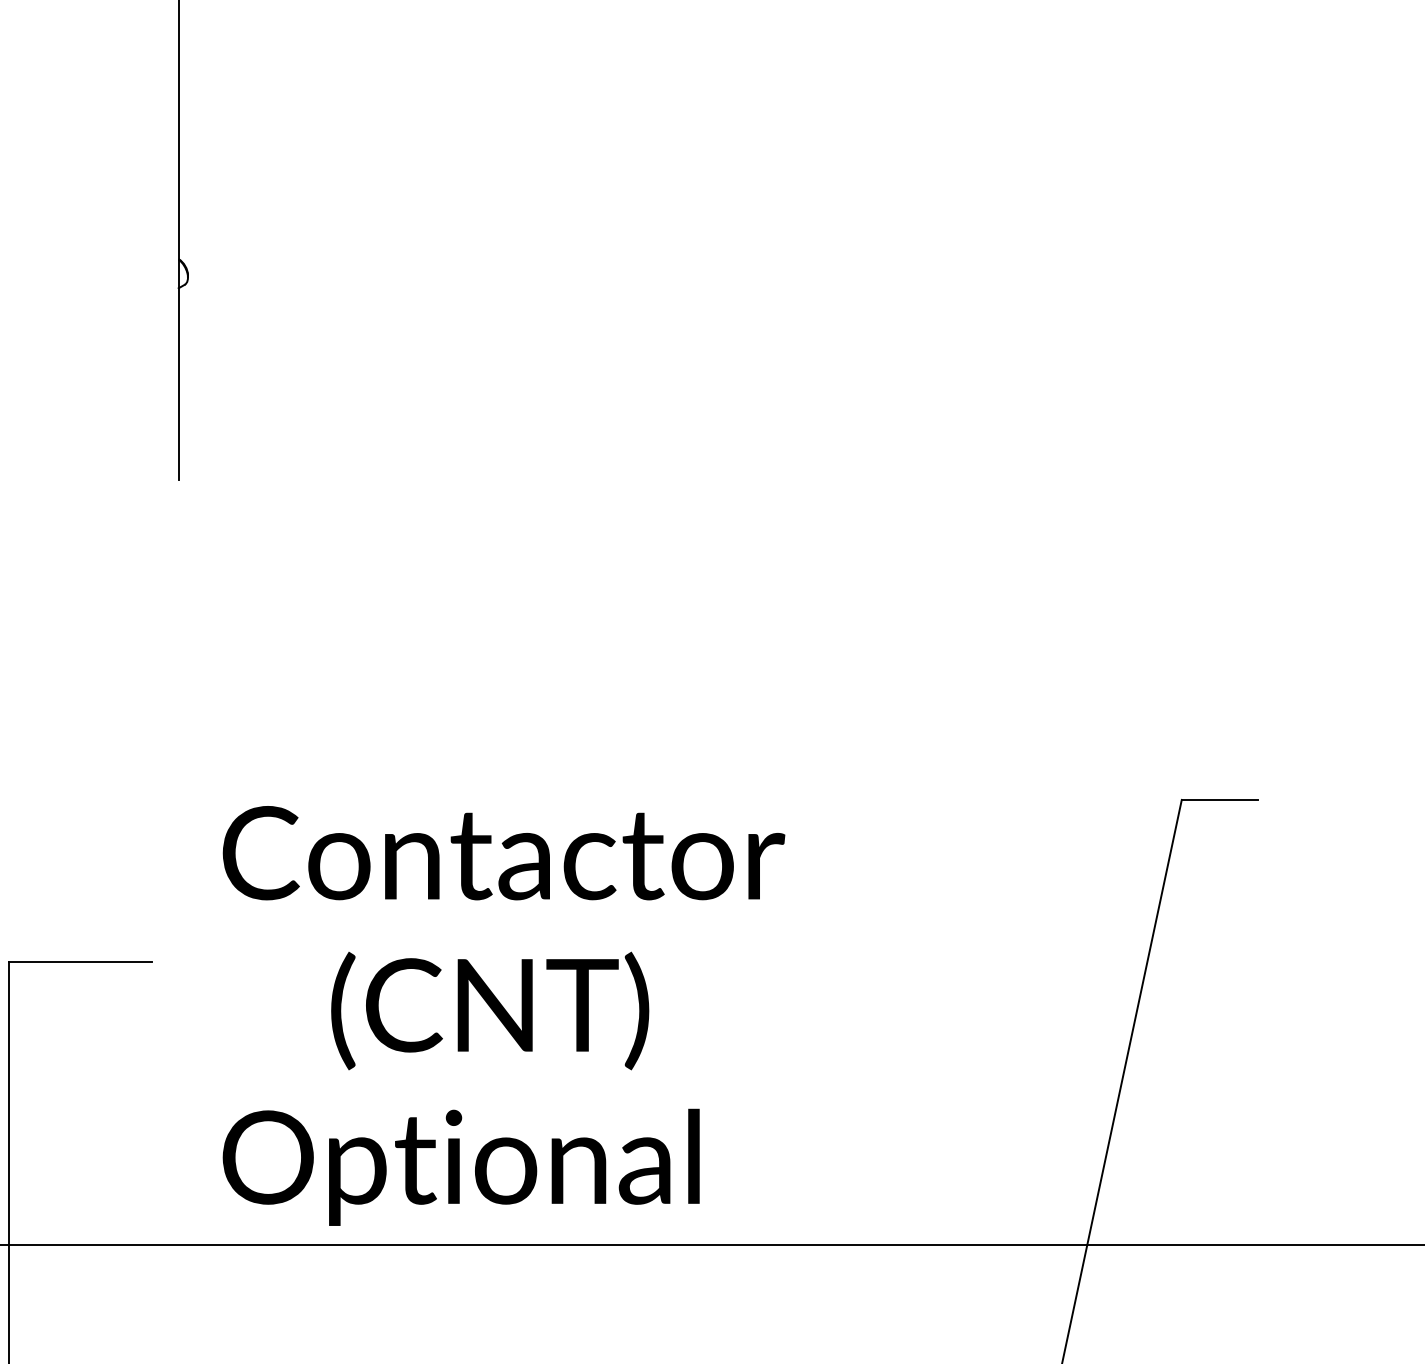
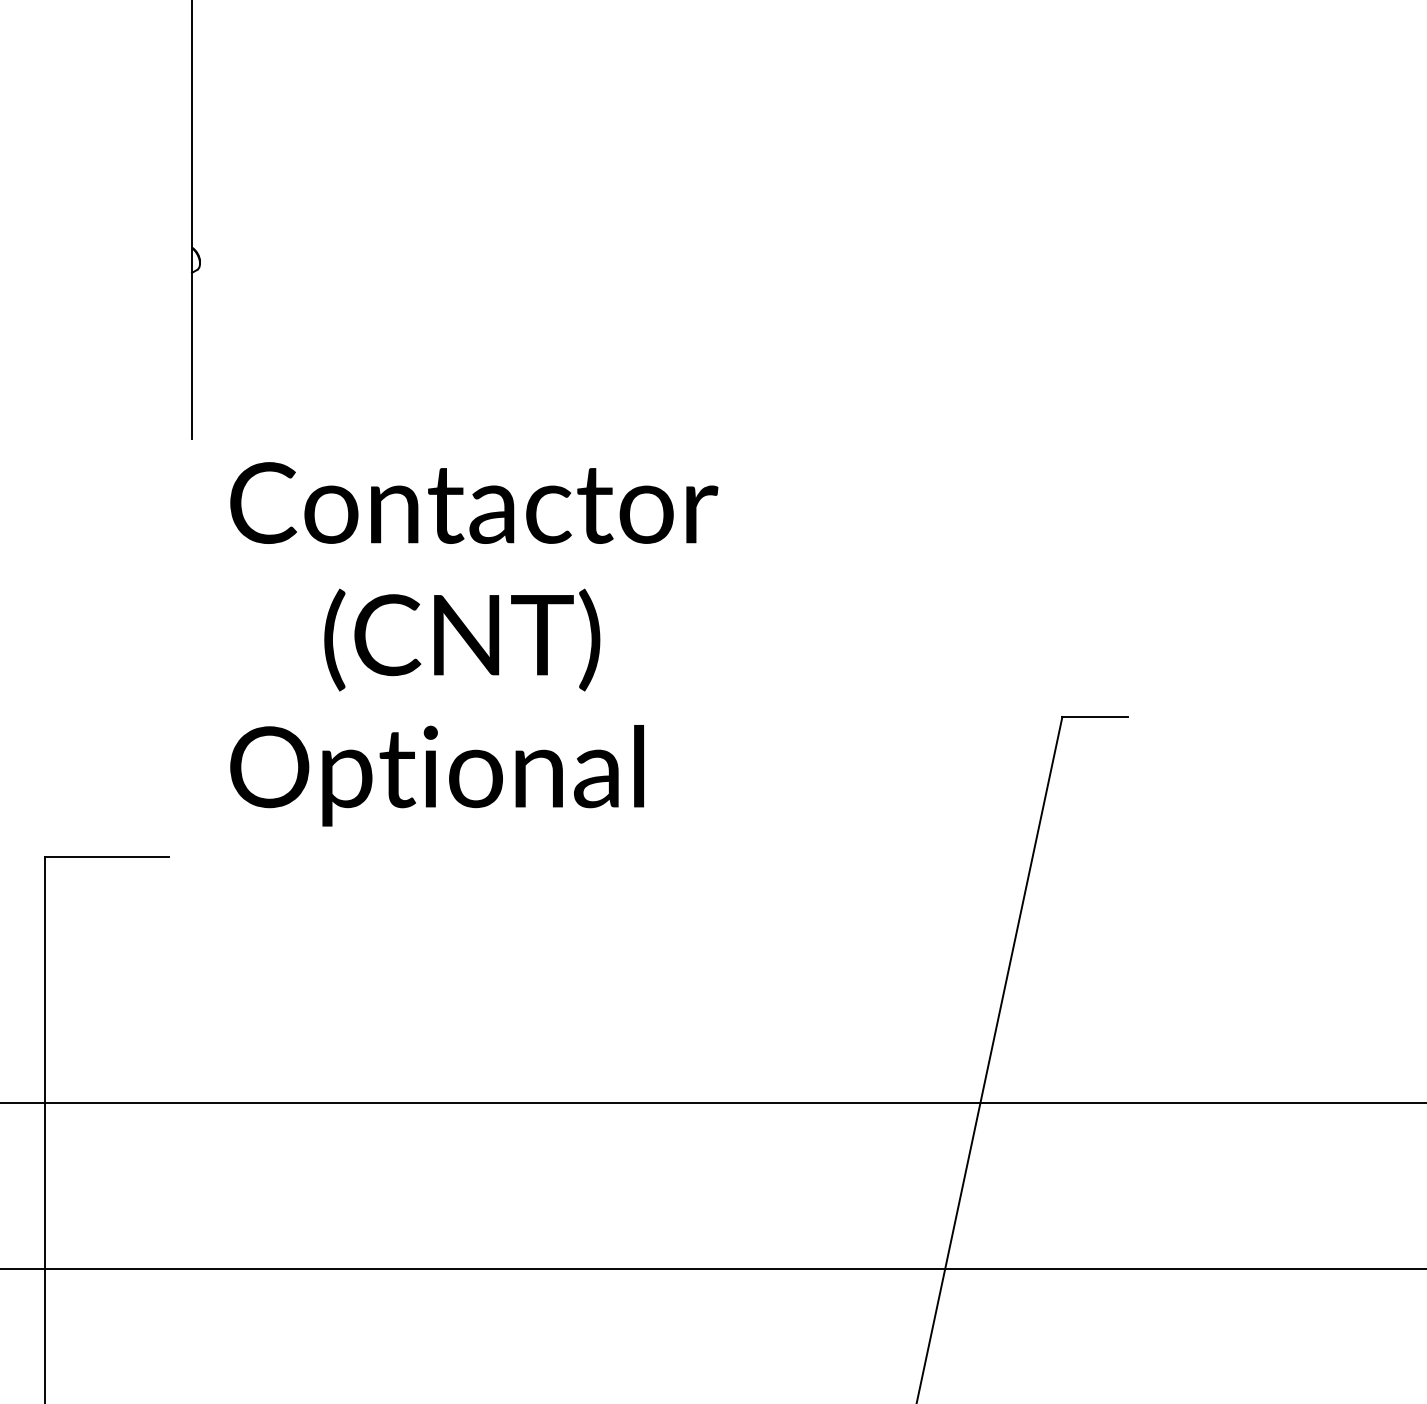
text: (504, 1016) -> (474, 644), moved

